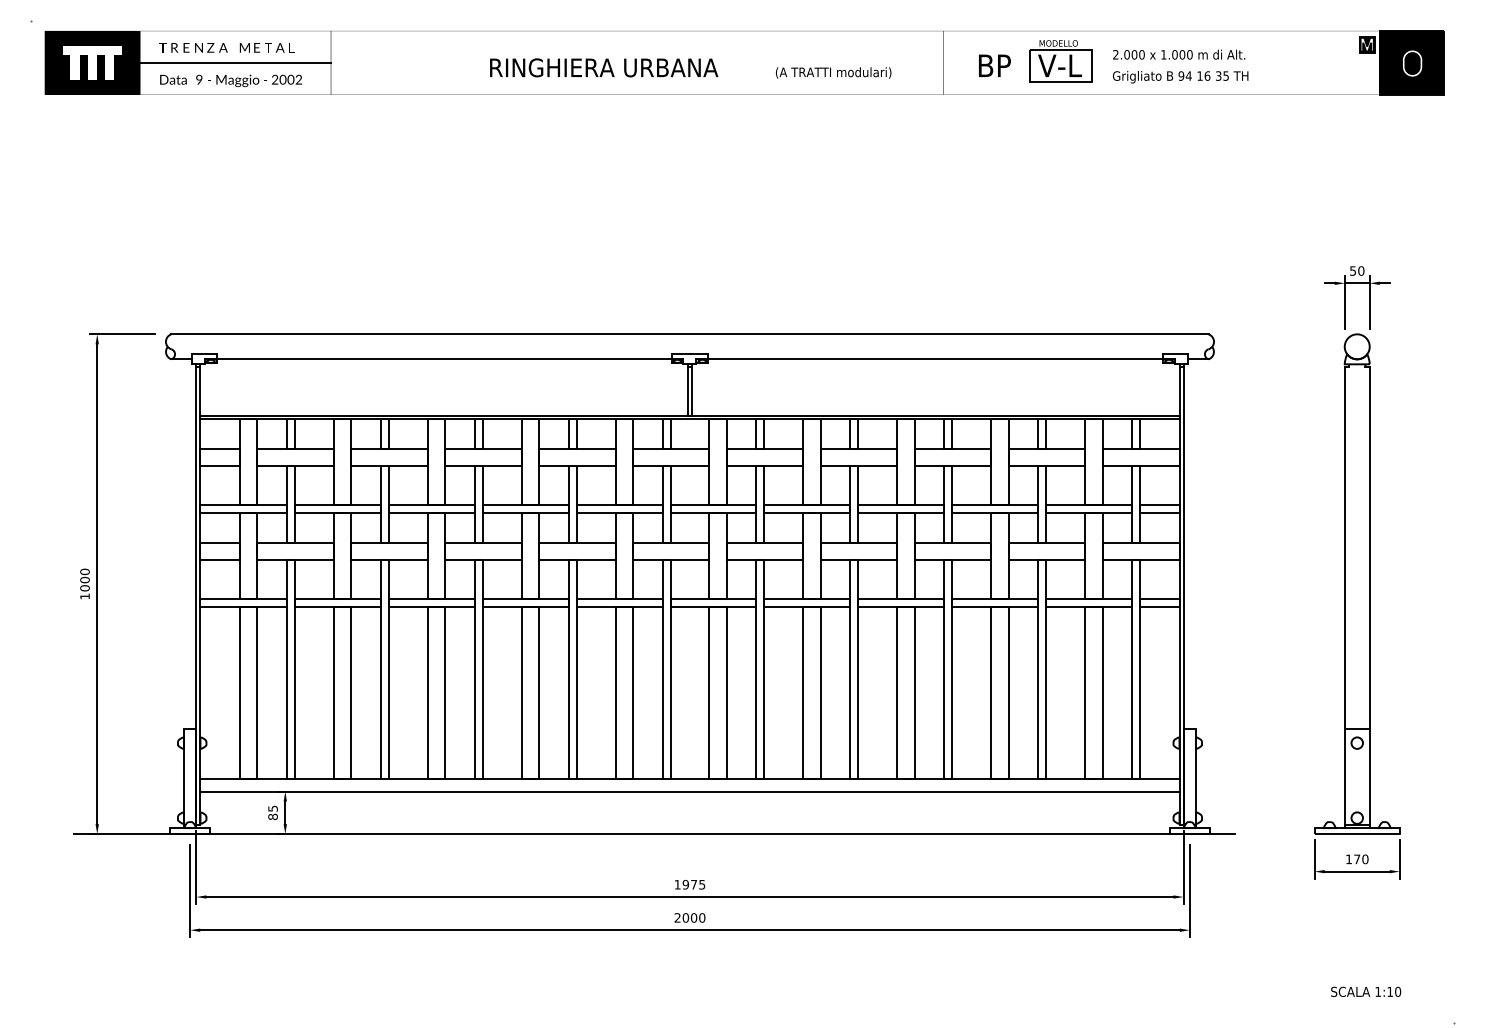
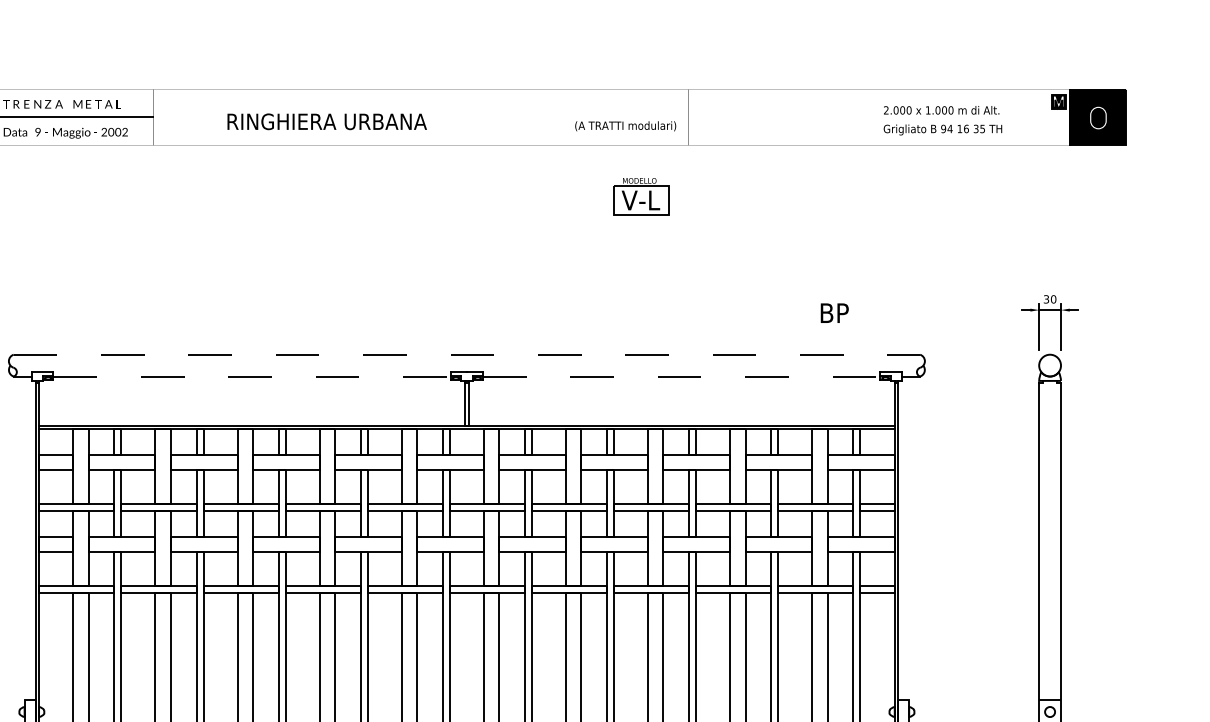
text: (1179, 54) -> (941, 110), moved
part: (1060, 61) -> (641, 196), moved
text: (994, 65) -> (834, 312), moved
text: (604, 67) -> (327, 121), moved
text: (833, 72) -> (625, 125), moved
text: (1180, 77) -> (942, 130), moved
text: (1353, 270) -> (1046, 298), 50 -> 30
line: (689, 334) -> (466, 354), solid -> dashed
line: (444, 359) -> (252, 376), solid -> dashed
line: (936, 359) -> (682, 376), solid -> dashed

